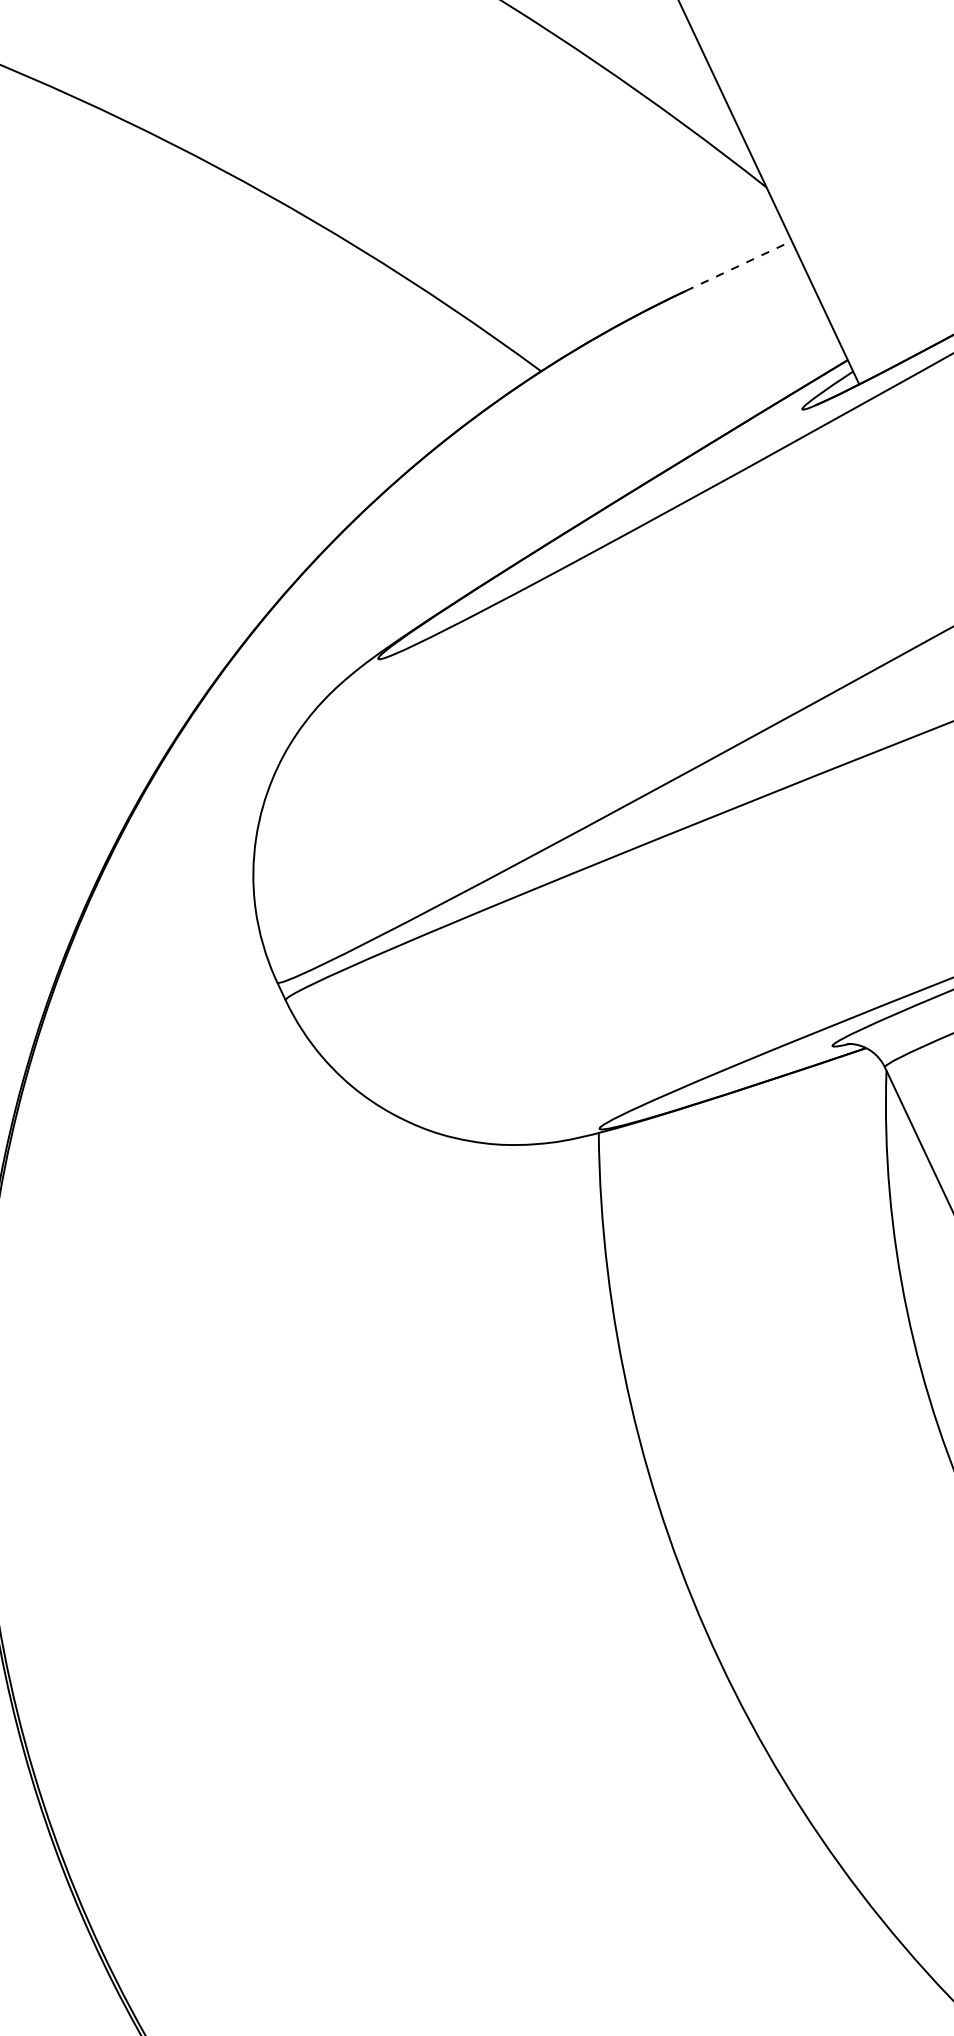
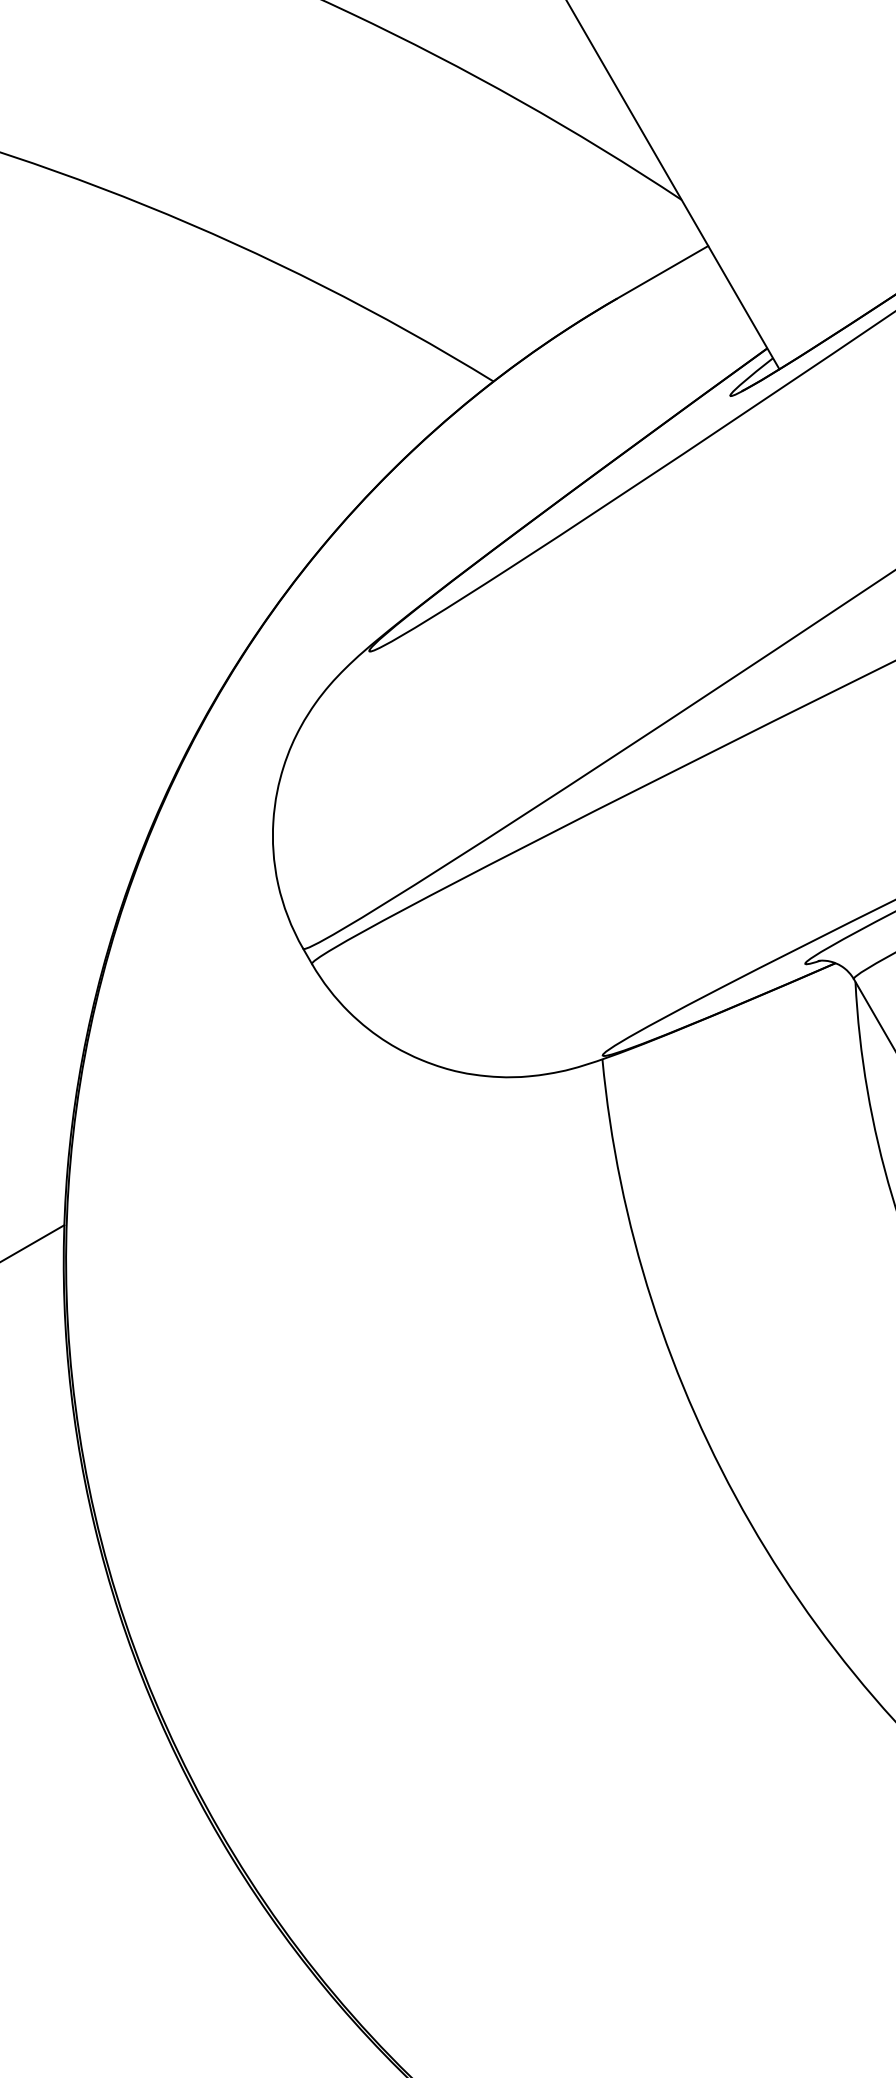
line: (738, 266) -> (662, 272), dashed -> solid

